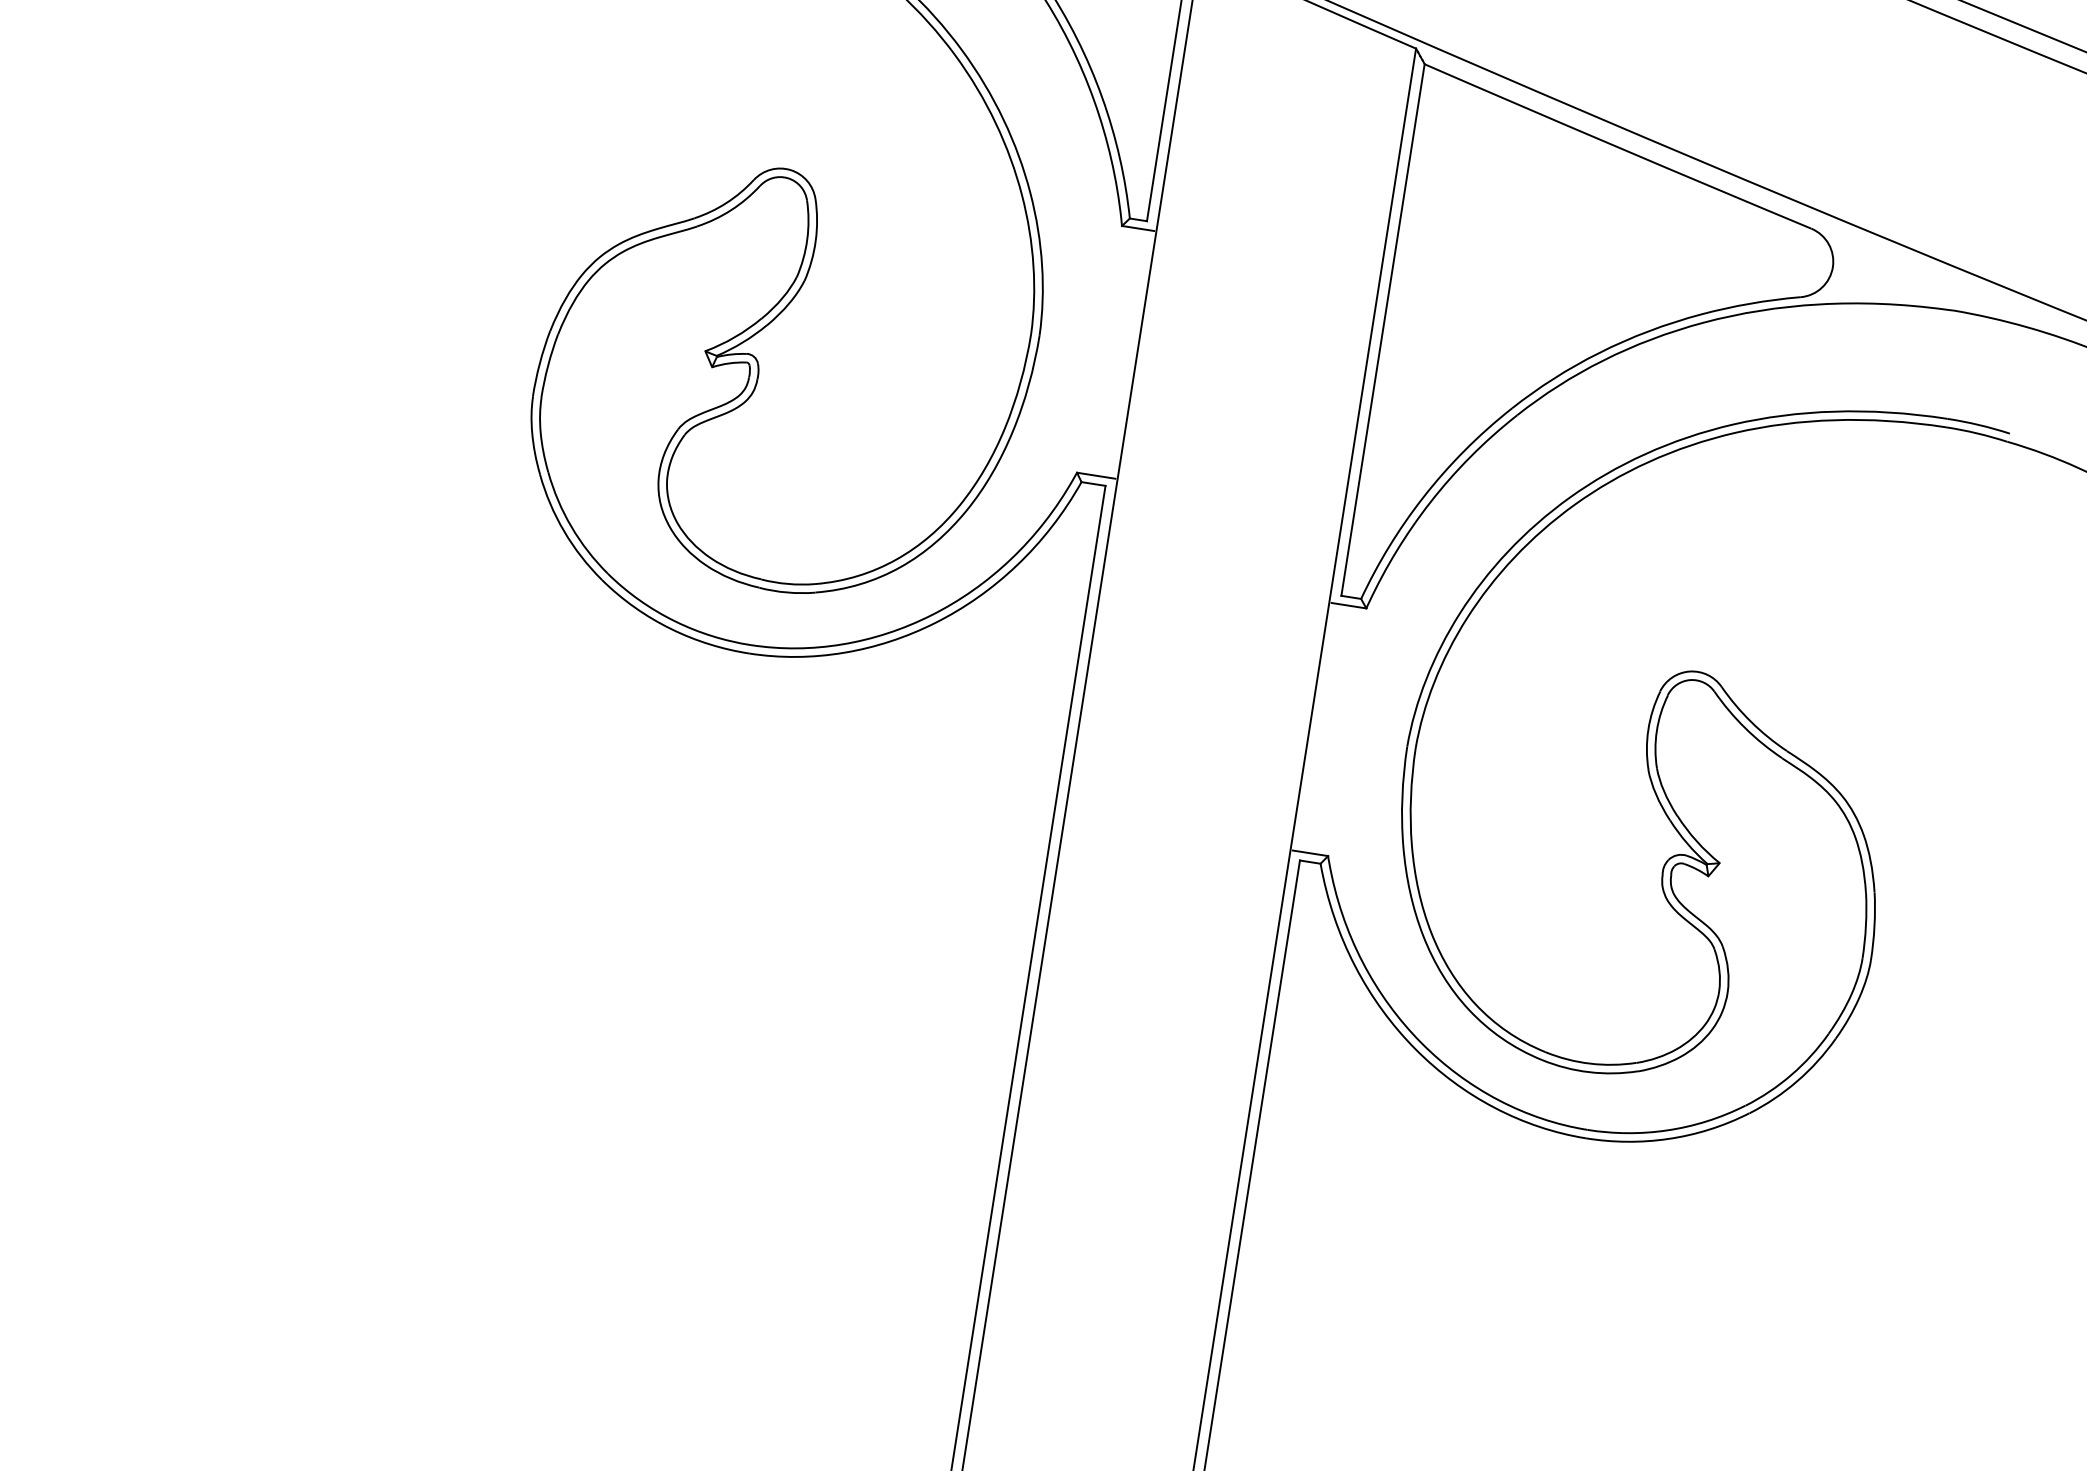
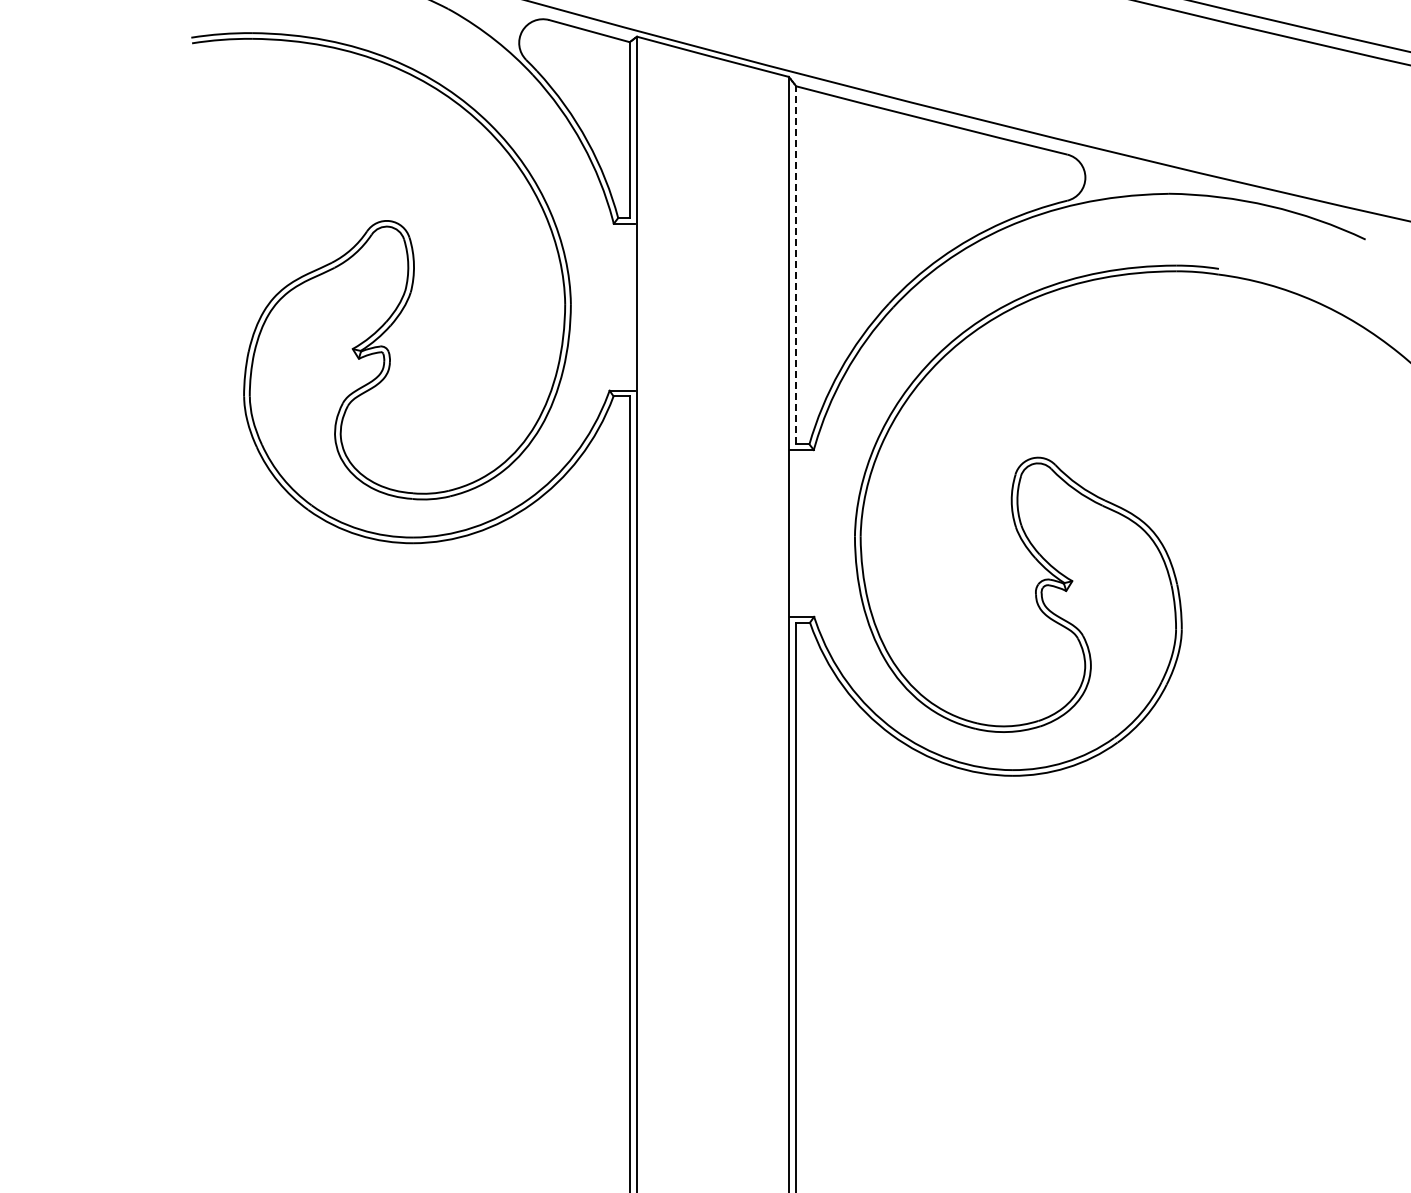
line: (1383, 328) -> (796, 264), solid -> dashed

